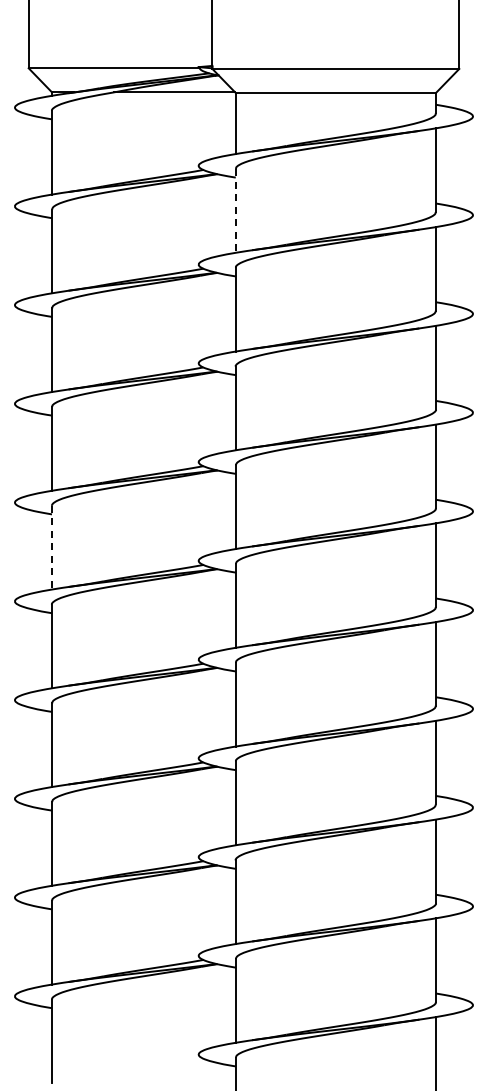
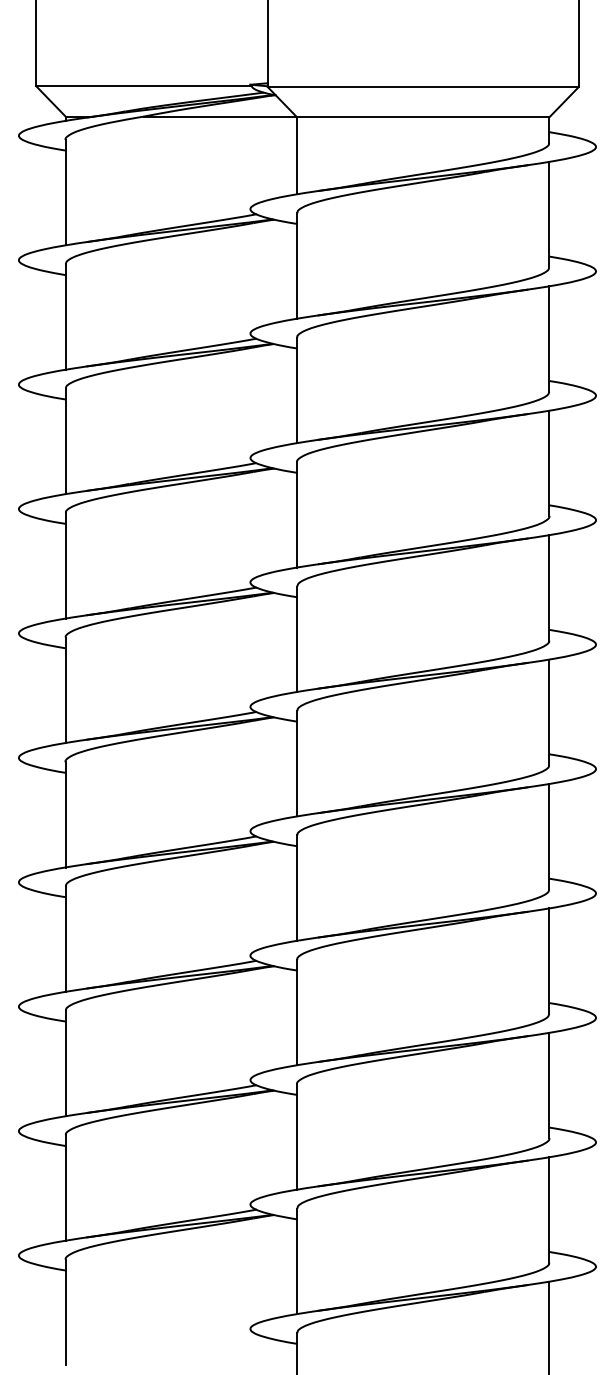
line: (235, 211) -> (296, 266), dashed -> solid
line: (52, 547) -> (66, 690), dashed -> solid

